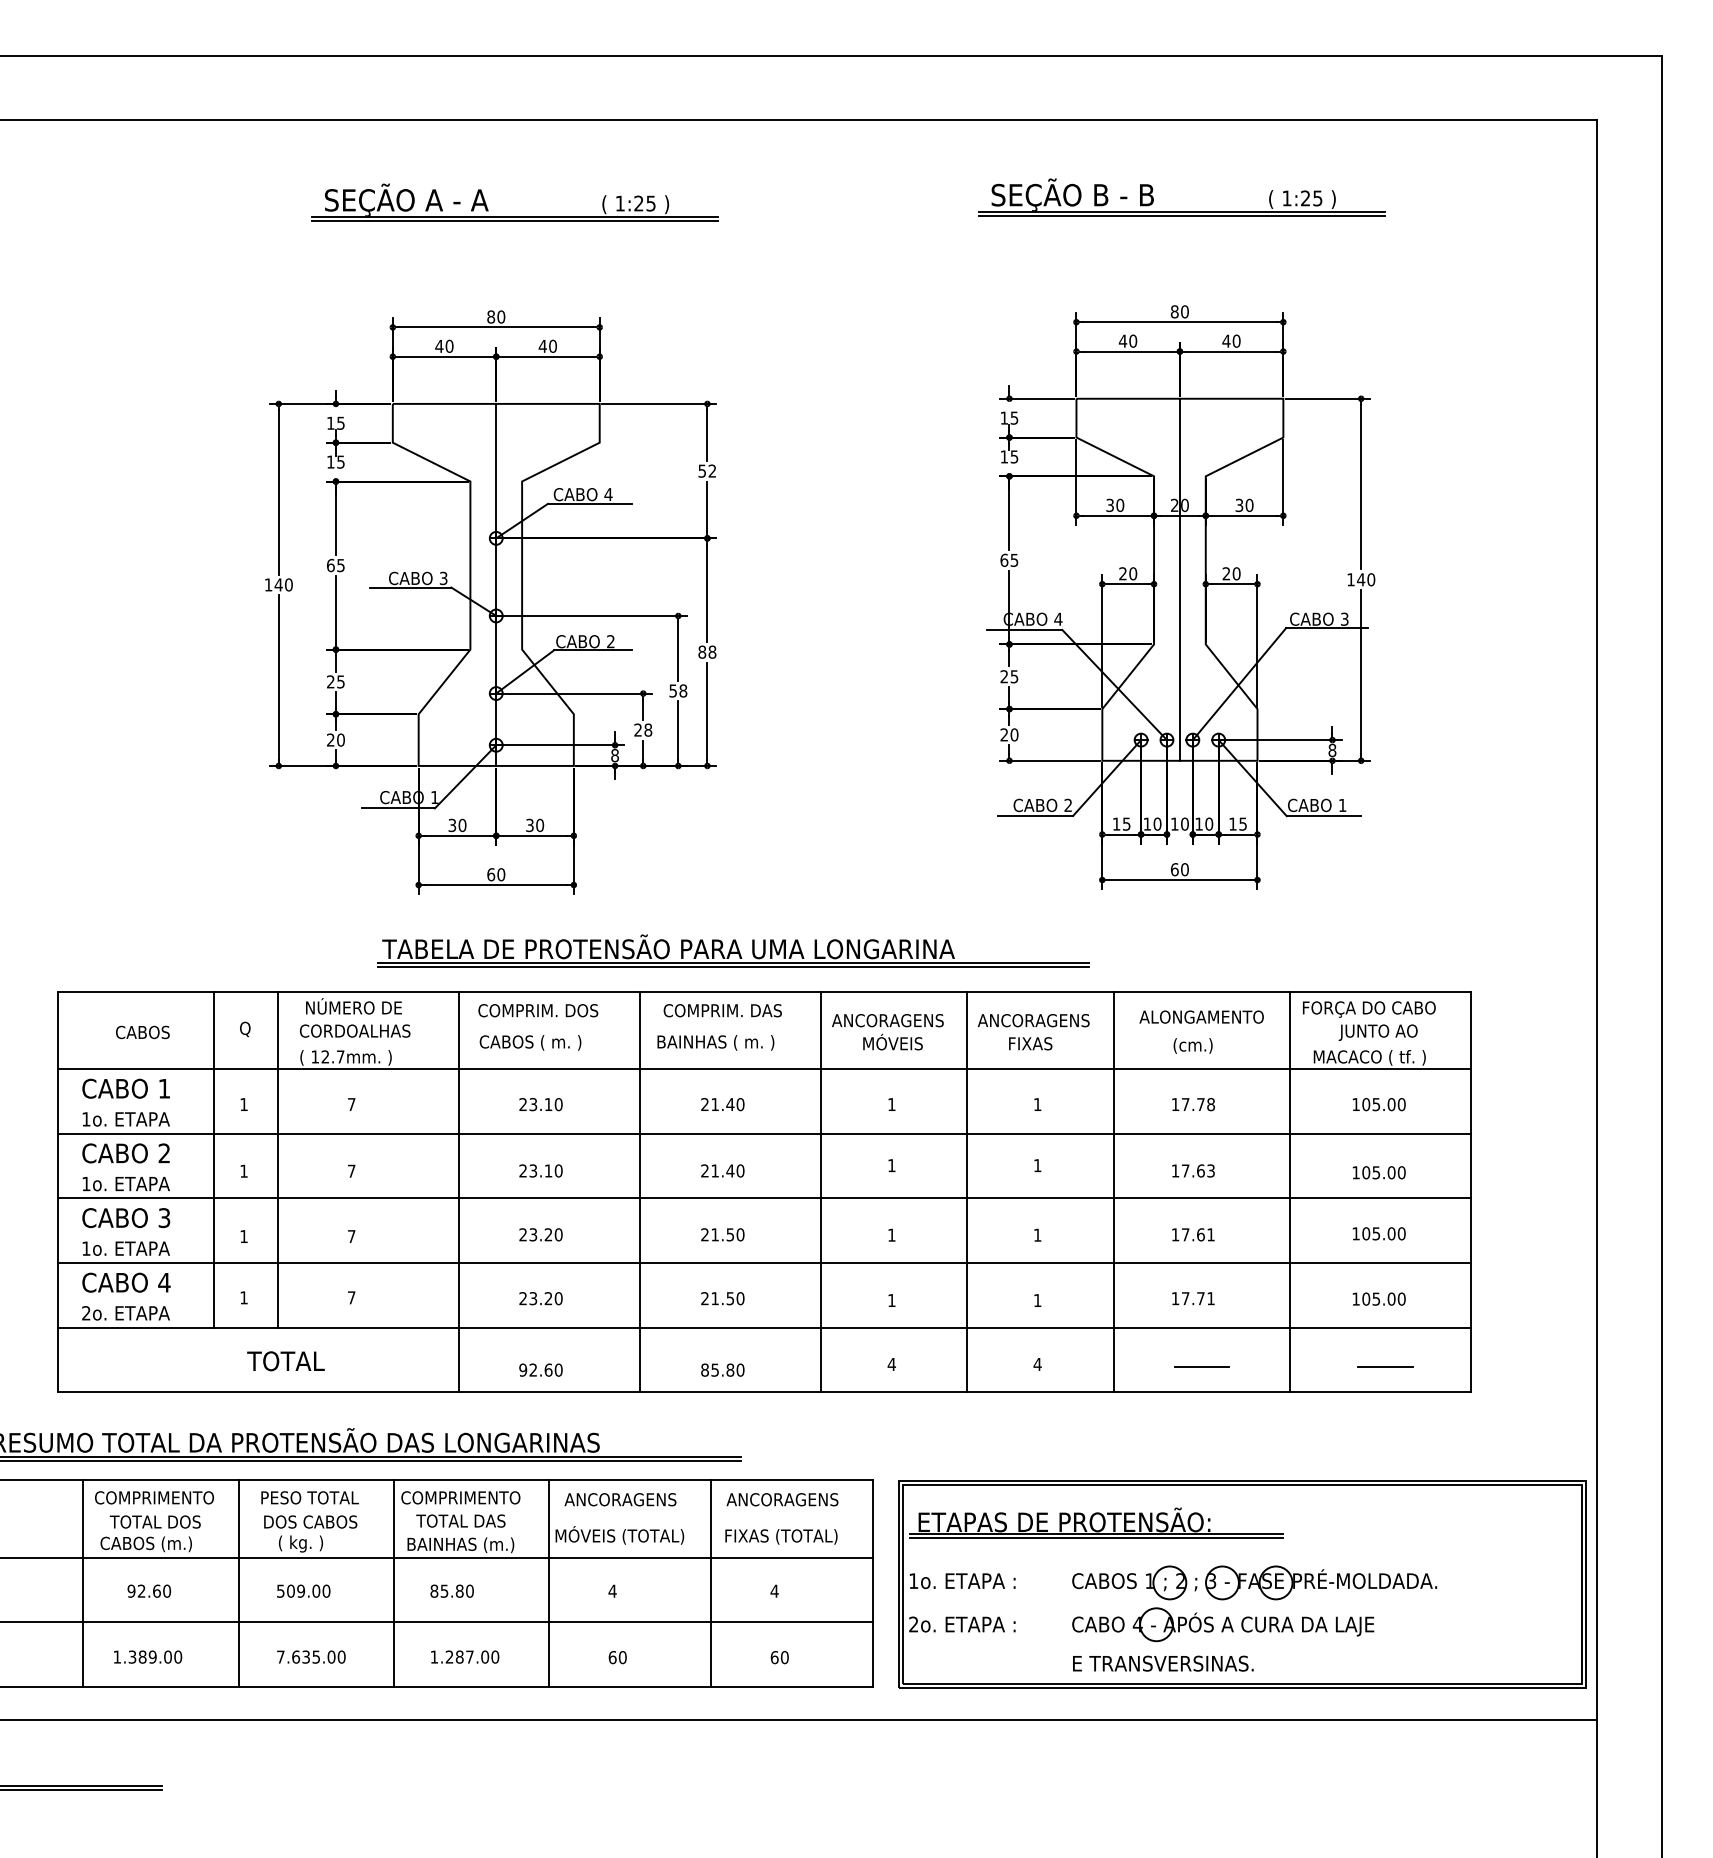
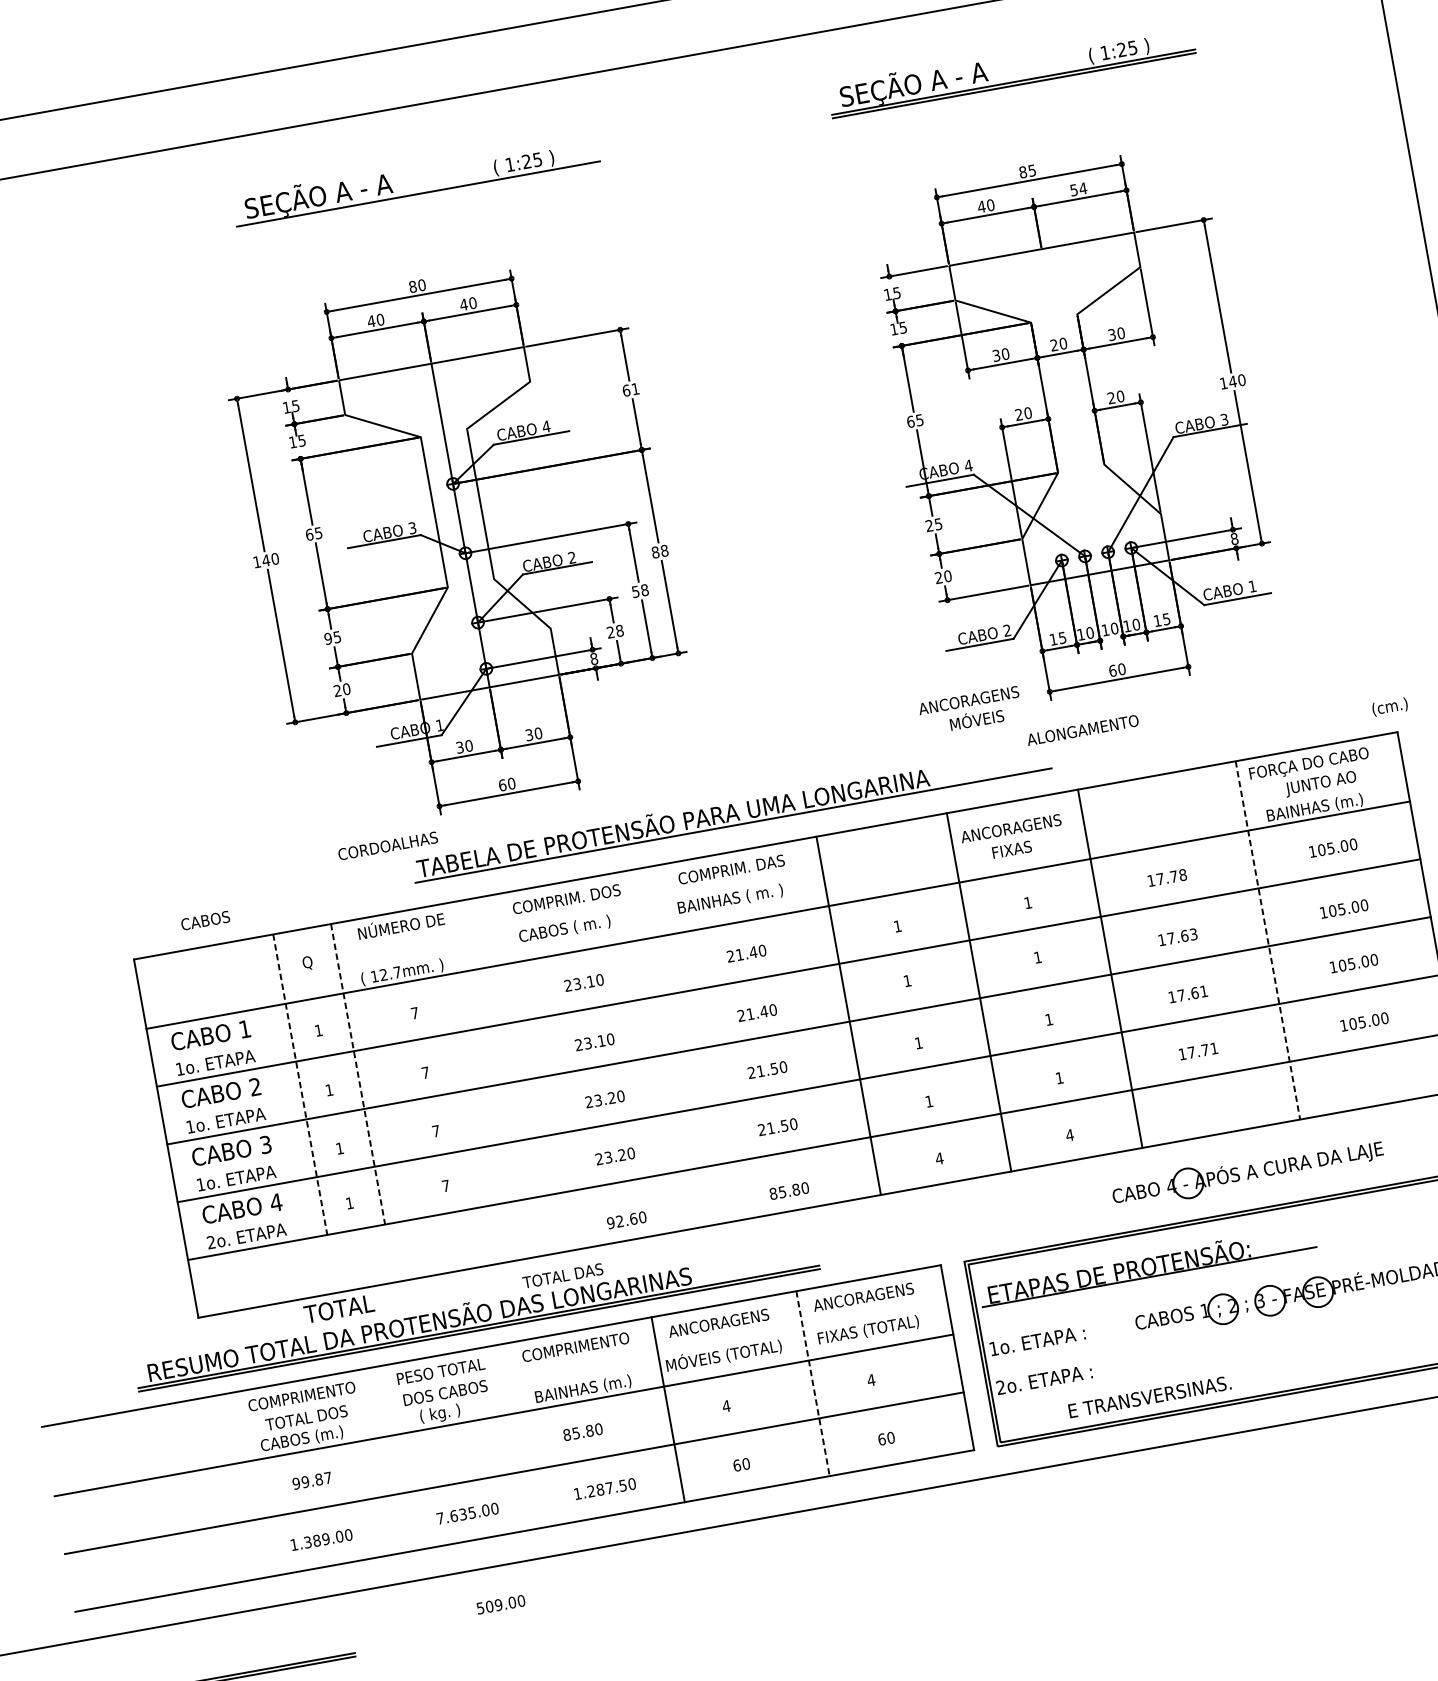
text: (1123, 195) -> (958, 76), SEÇÃO B - B -> SEÇÃO A - A
line: (515, 221) -> (419, 197), removed
text: (1184, 311) -> (1031, 170), 80 -> 85
text: (1231, 340) -> (1078, 188), 40 -> 54
text: (707, 470) -> (630, 389), 52 -> 61
line: (1179, 579) -> (1070, 410), removed
text: (330, 681) -> (327, 638), 25 -> 95
line: (733, 967) -> (734, 829), removed
text: (1201, 1016) -> (1082, 729), moved
text: (355, 1030) -> (388, 845), moved
text: (142, 1032) -> (205, 920), moved
text: (887, 1032) -> (970, 711), moved
text: (1192, 1045) -> (1389, 706), moved
text: (1370, 1057) -> (1318, 807), MACACO ( tf. ) -> BAINHAS (m.)
line: (213, 1160) -> (300, 1085), solid -> dashed
line: (278, 1160) -> (358, 1075), solid -> dashed
line: (459, 1191) -> (525, 1073), removed
line: (640, 1191) -> (687, 1044), removed
line: (1290, 1192) -> (1268, 940), solid -> dashed
text: (285, 1361) -> (338, 1309), moved
line: (1202, 1366) -> (1217, 1110), removed
line: (1385, 1366) -> (1381, 1081), removed
text: (460, 1520) -> (562, 1275), moved
line: (1096, 1537) -> (1150, 1280), removed
line: (83, 1583) -> (252, 1484), removed
line: (238, 1583) -> (390, 1459), removed
line: (393, 1583) -> (529, 1434), removed
line: (710, 1584) -> (812, 1384), solid -> dashed
text: (154, 1590) -> (316, 1479), 92.60 -> 99.87
text: (303, 1590) -> (500, 1604), moved
part: (1223, 1624) -> (1248, 1172), moved
text: (485, 1656) -> (623, 1485), 1.287.00 -> 1.287.50
text: (1163, 1663) -> (1150, 1396), moved

